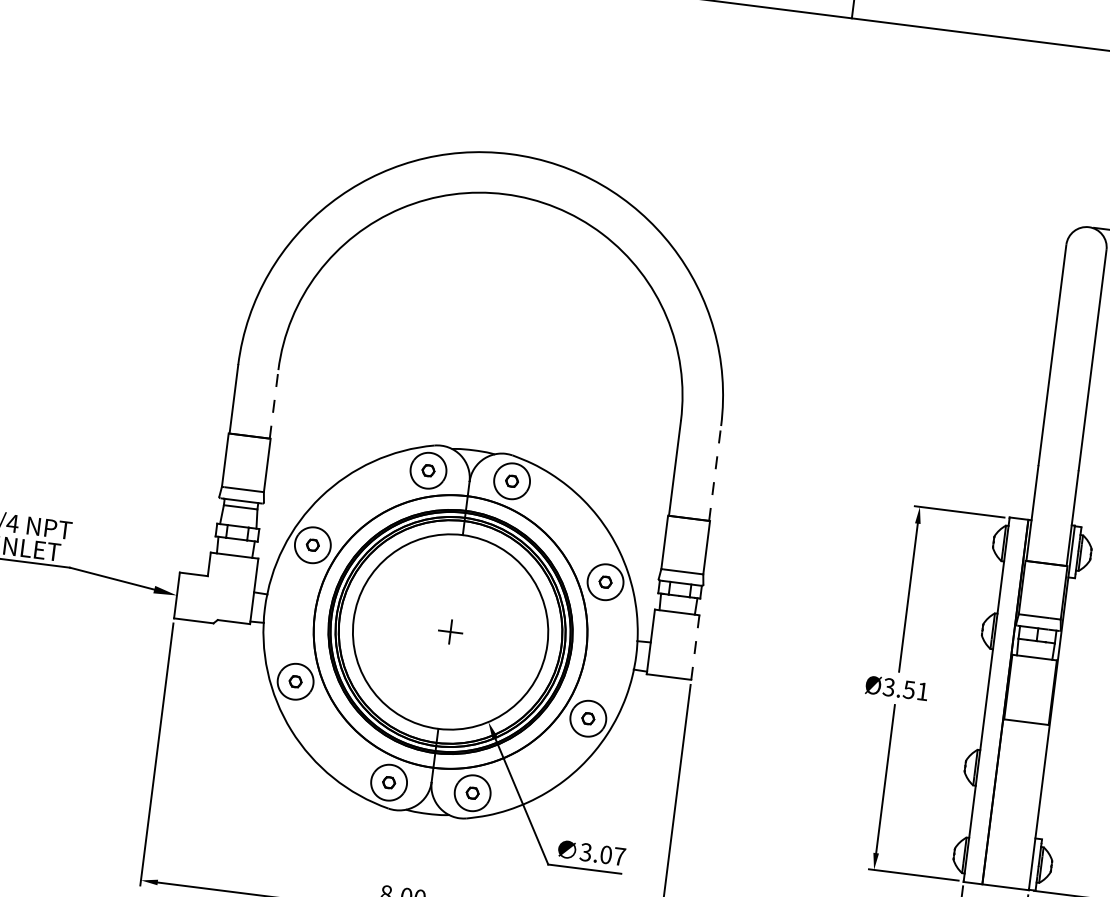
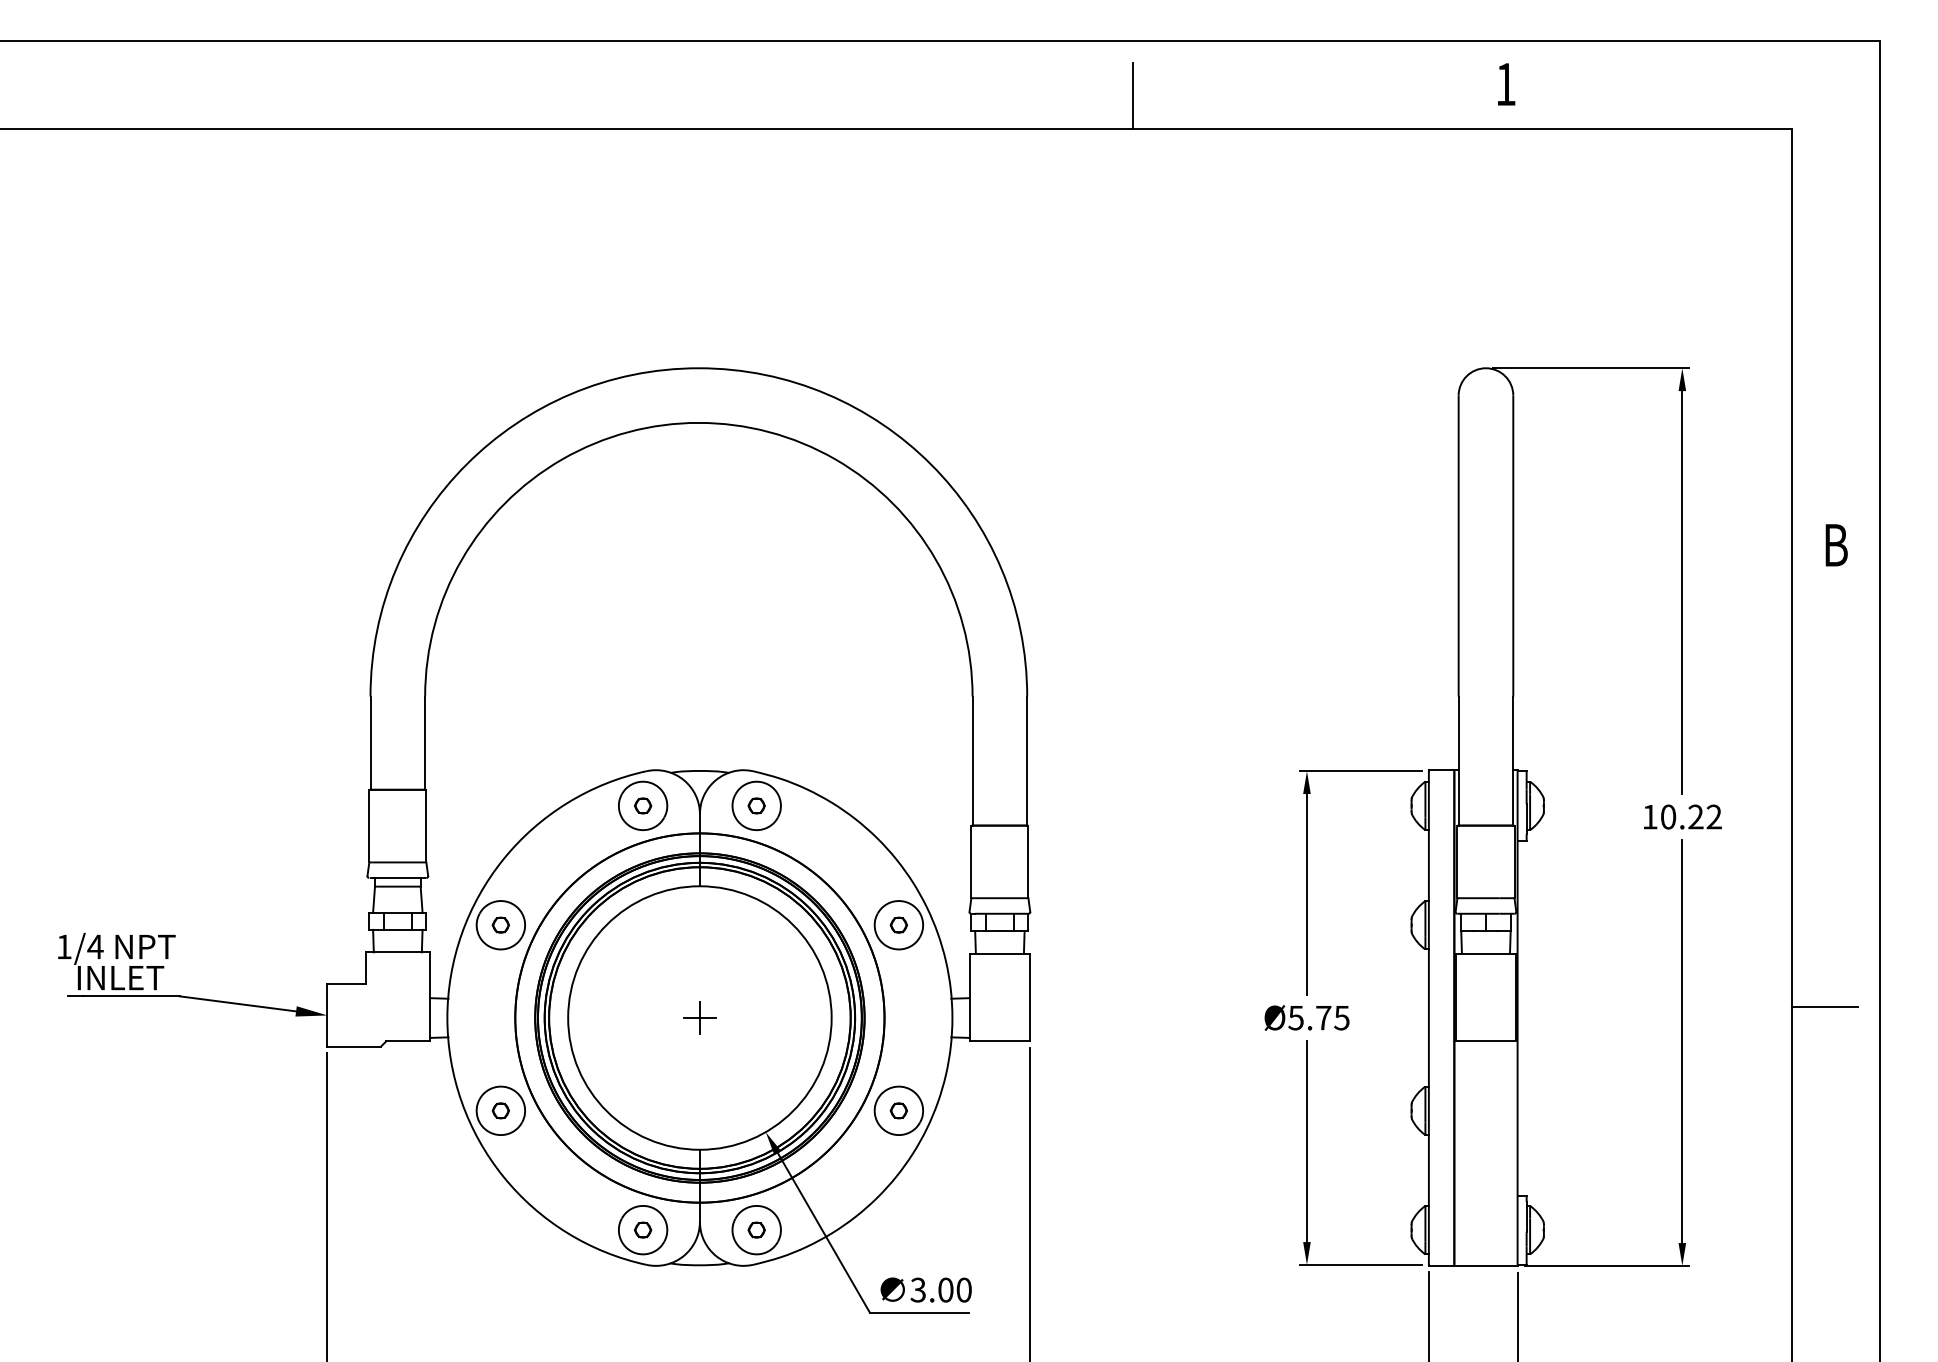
line: (274, 404) -> (425, 743), dashed -> solid
line: (715, 473) -> (1027, 760), dashed -> solid
line: (695, 647) -> (1030, 997), dashed -> solid
text: (905, 689) -> (1318, 1017), Ø3.51 -> Ø5.75
text: (619, 856) -> (963, 1289), 3.07 -> 3.00

